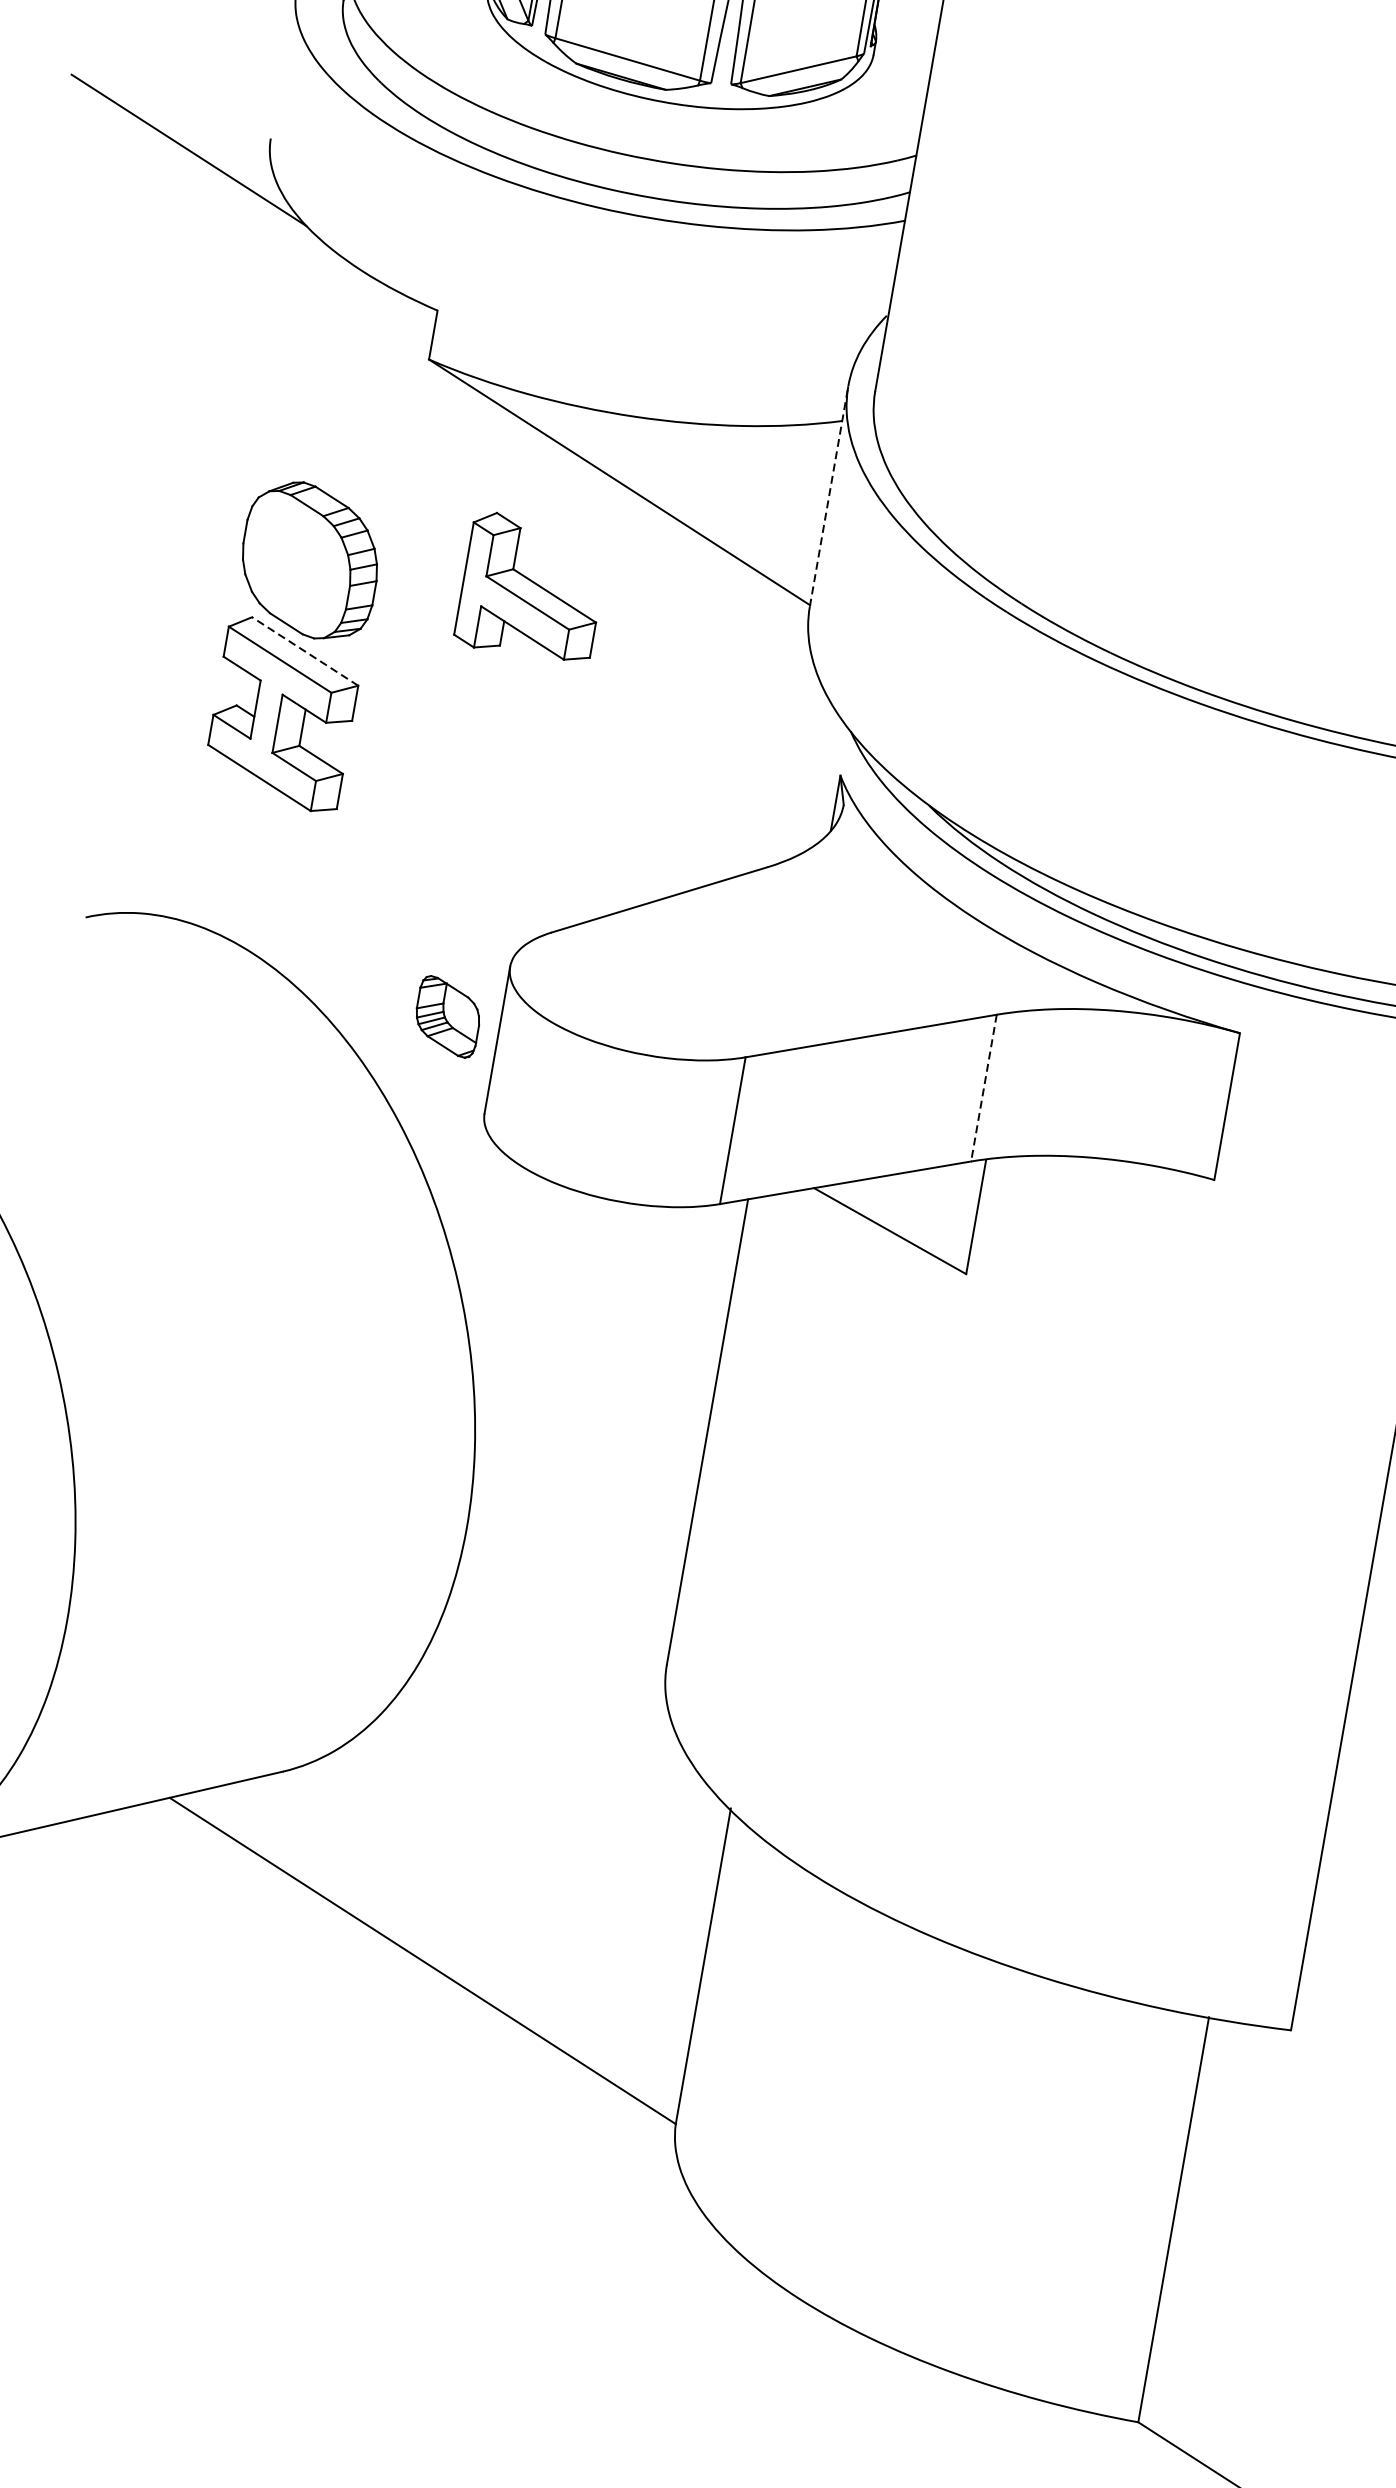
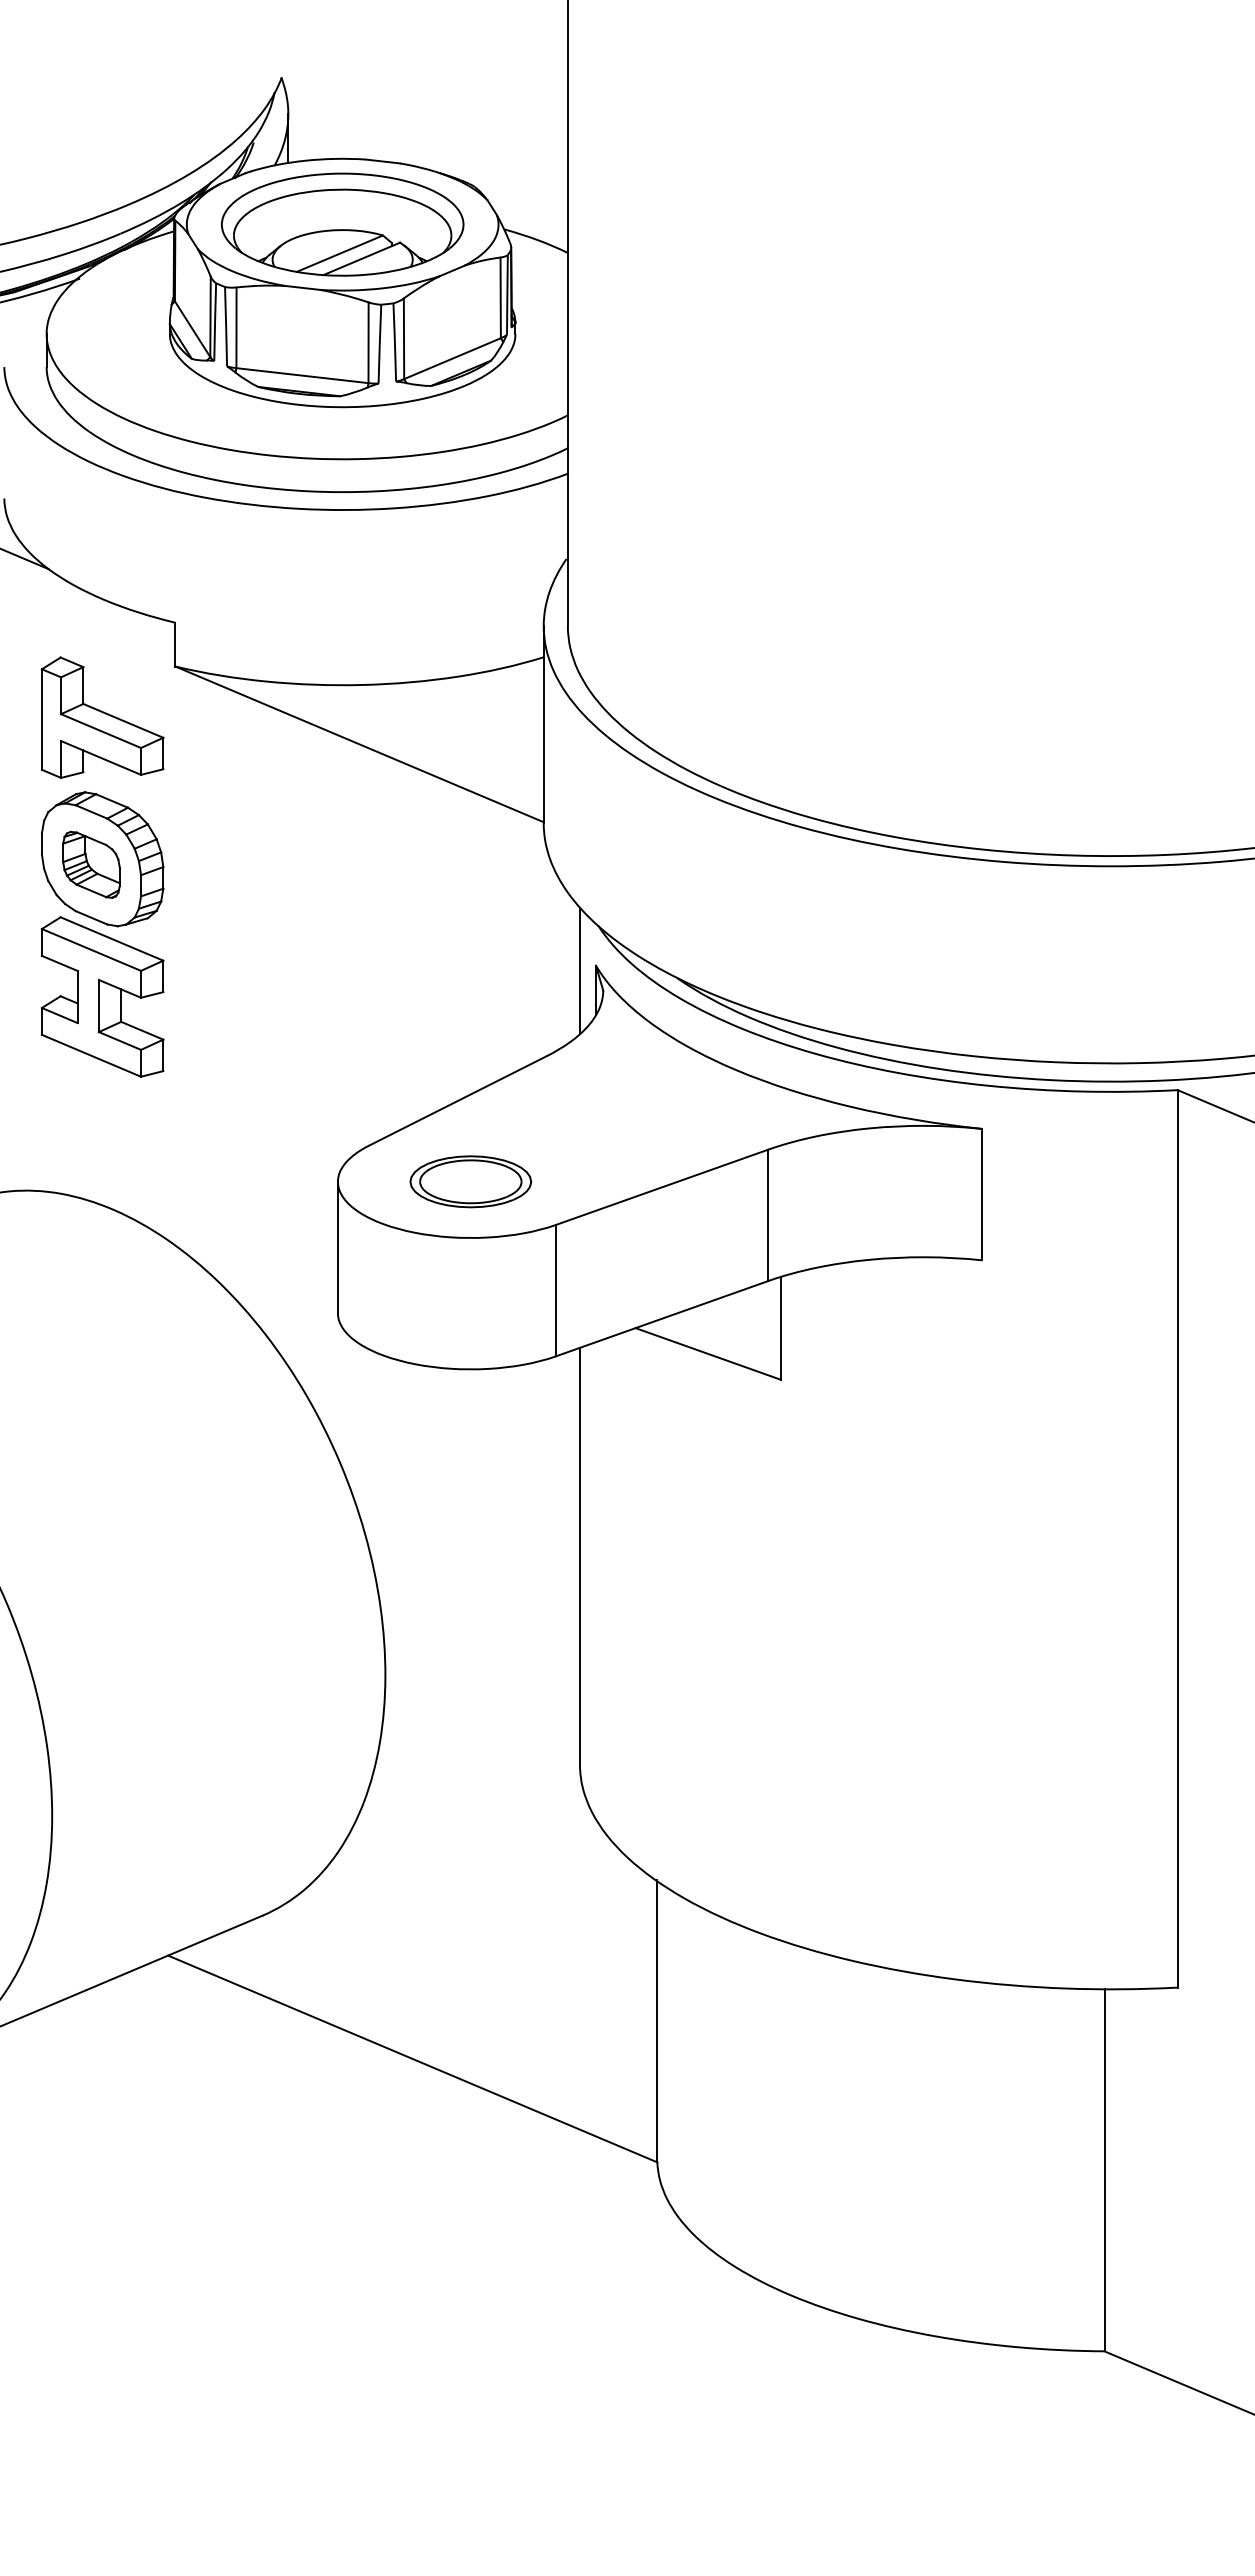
line: (828, 496) -> (543, 724), dashed -> solid
part: (532, 588) -> (102, 717), moved
line: (305, 652) -> (112, 939), dashed -> solid
line: (821, 777) -> (579, 970), added
part: (658, 992) -> (470, 1181), added
part: (448, 1016) -> (91, 864), moved
line: (984, 1088) -> (768, 1215), dashed -> solid

